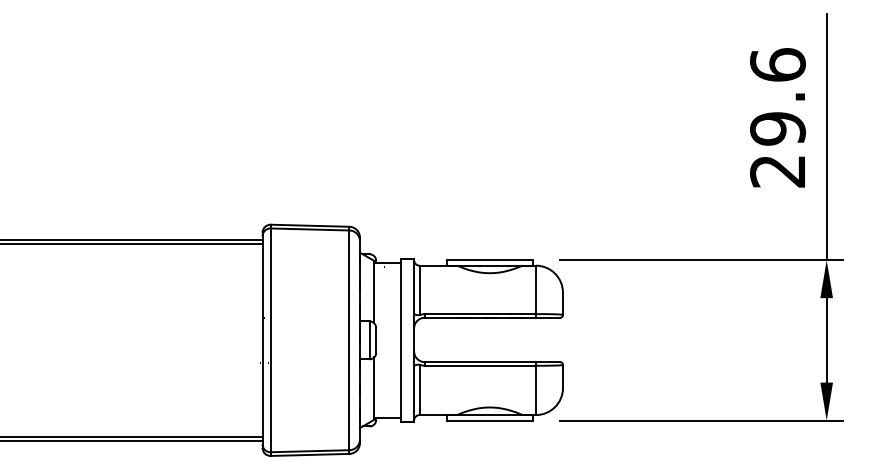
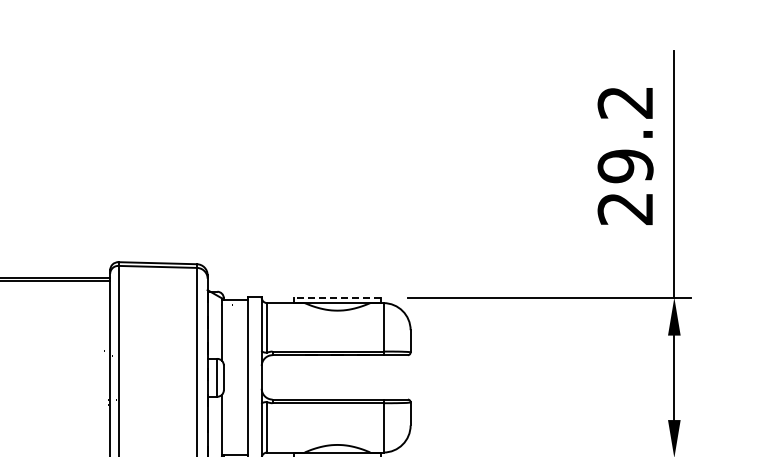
text: (777, 64) -> (625, 101), 29.6 -> 29.2
line: (489, 260) -> (337, 297), solid -> dashed

